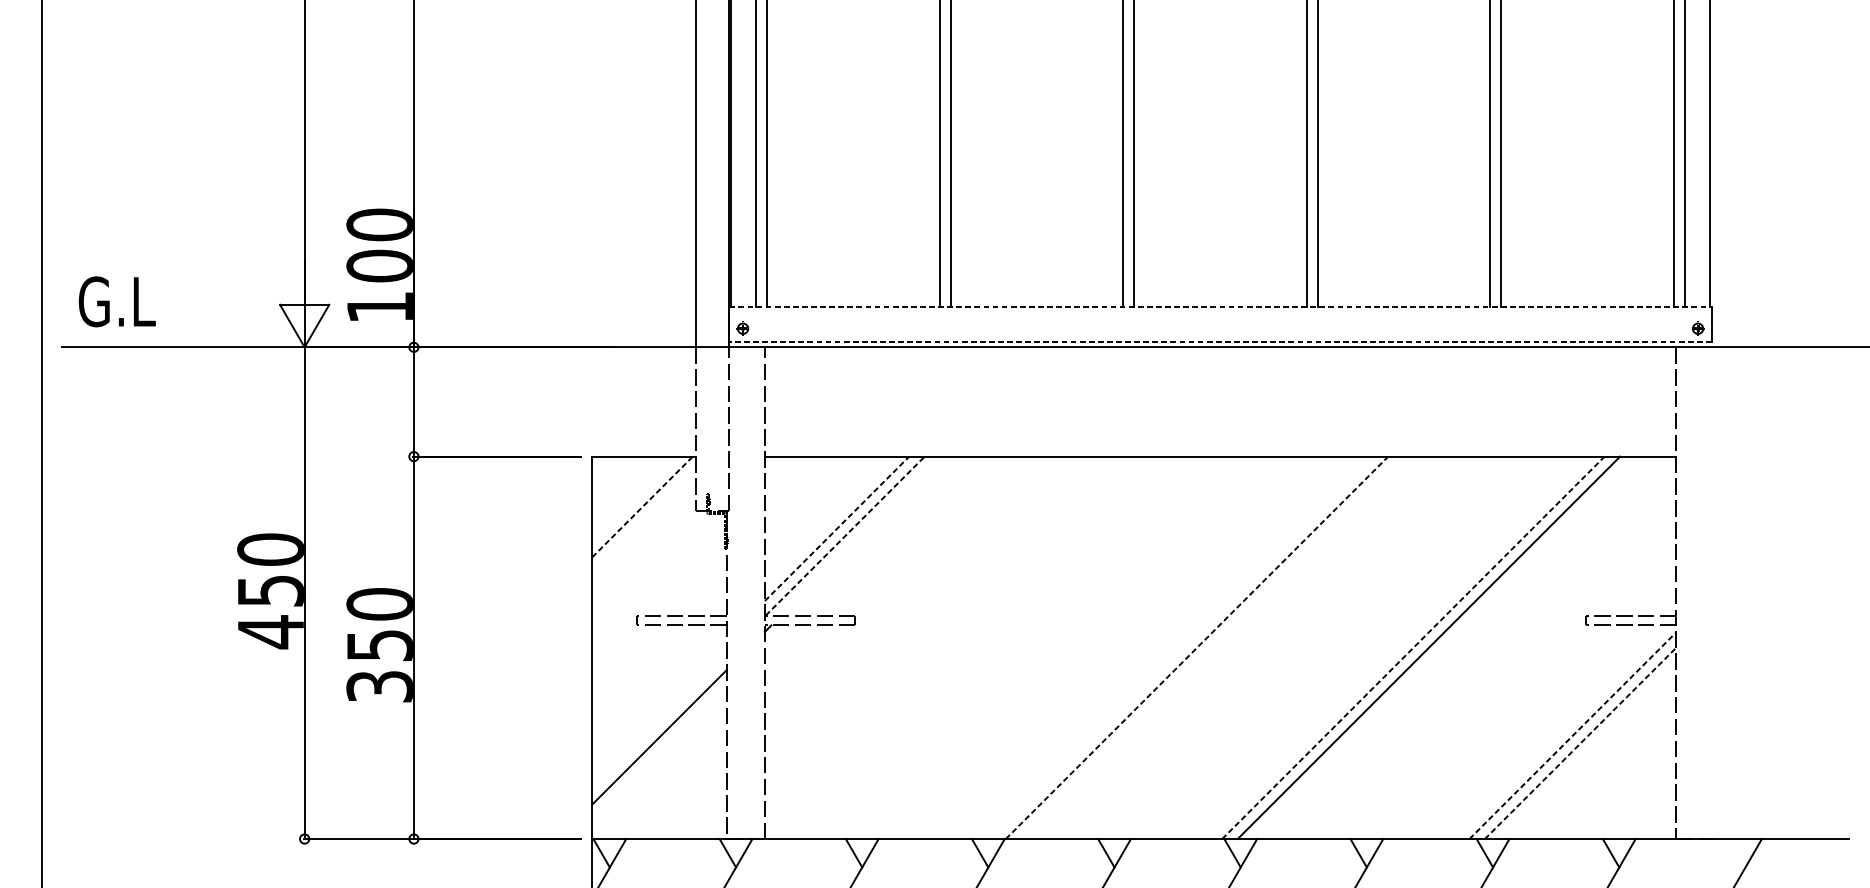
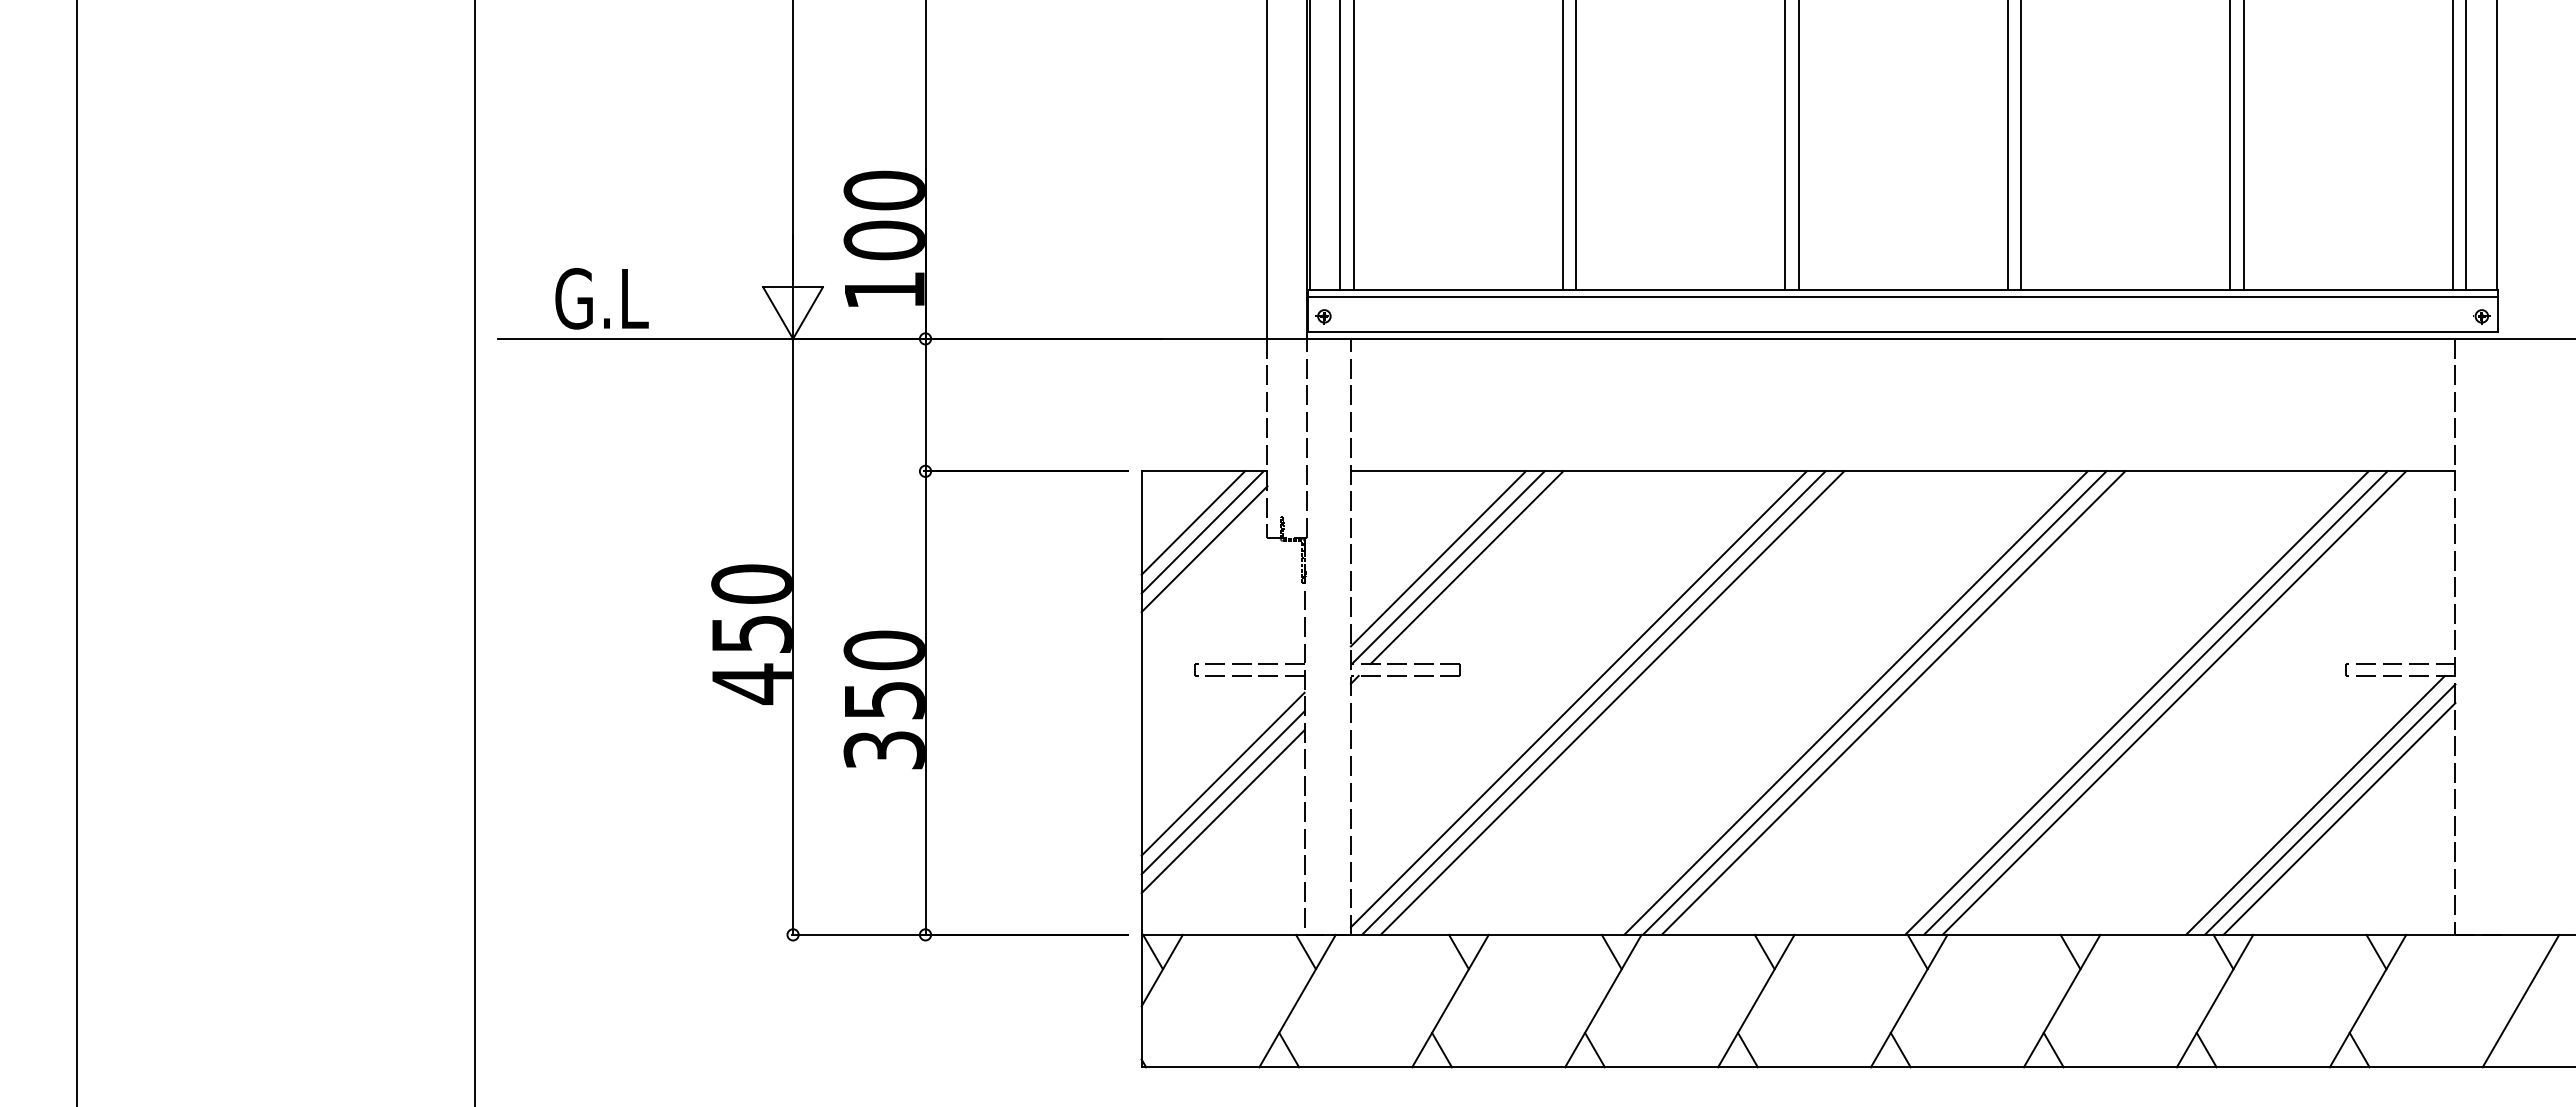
text: (116, 301) -> (601, 298), moved
line: (1220, 306) -> (1903, 289), dashed -> solid
line: (1220, 312) -> (1902, 296), added
line: (1220, 342) -> (1902, 332), dashed -> solid
line: (634, 498) -> (1192, 522), added
line: (642, 507) -> (1202, 532), dashed -> solid
line: (644, 521) -> (1204, 549), added
line: (837, 528) -> (1438, 558), dashed -> solid
line: (845, 535) -> (1448, 567), dashed -> solid
line: (860, 535) -> (1466, 567), added
line: (952, 644) -> (1578, 699), added
line: (965, 647) -> (1593, 702), added
line: (980, 647) -> (1612, 702), added
line: (1181, 647) -> (1855, 702), added
line: (1212, 647) -> (1893, 702), added
line: (1444, 647) -> (2174, 702), added
line: (1196, 648) -> (1874, 703), dashed -> solid
line: (1413, 648) -> (2136, 703), dashed -> solid
line: (658, 705) -> (1222, 773), added
line: (658, 721) -> (1222, 792), added
line: (1560, 731) -> (2315, 804), added
line: (1573, 735) -> (2330, 809), dashed -> solid
line: (1580, 743) -> (2339, 818), dashed -> solid

